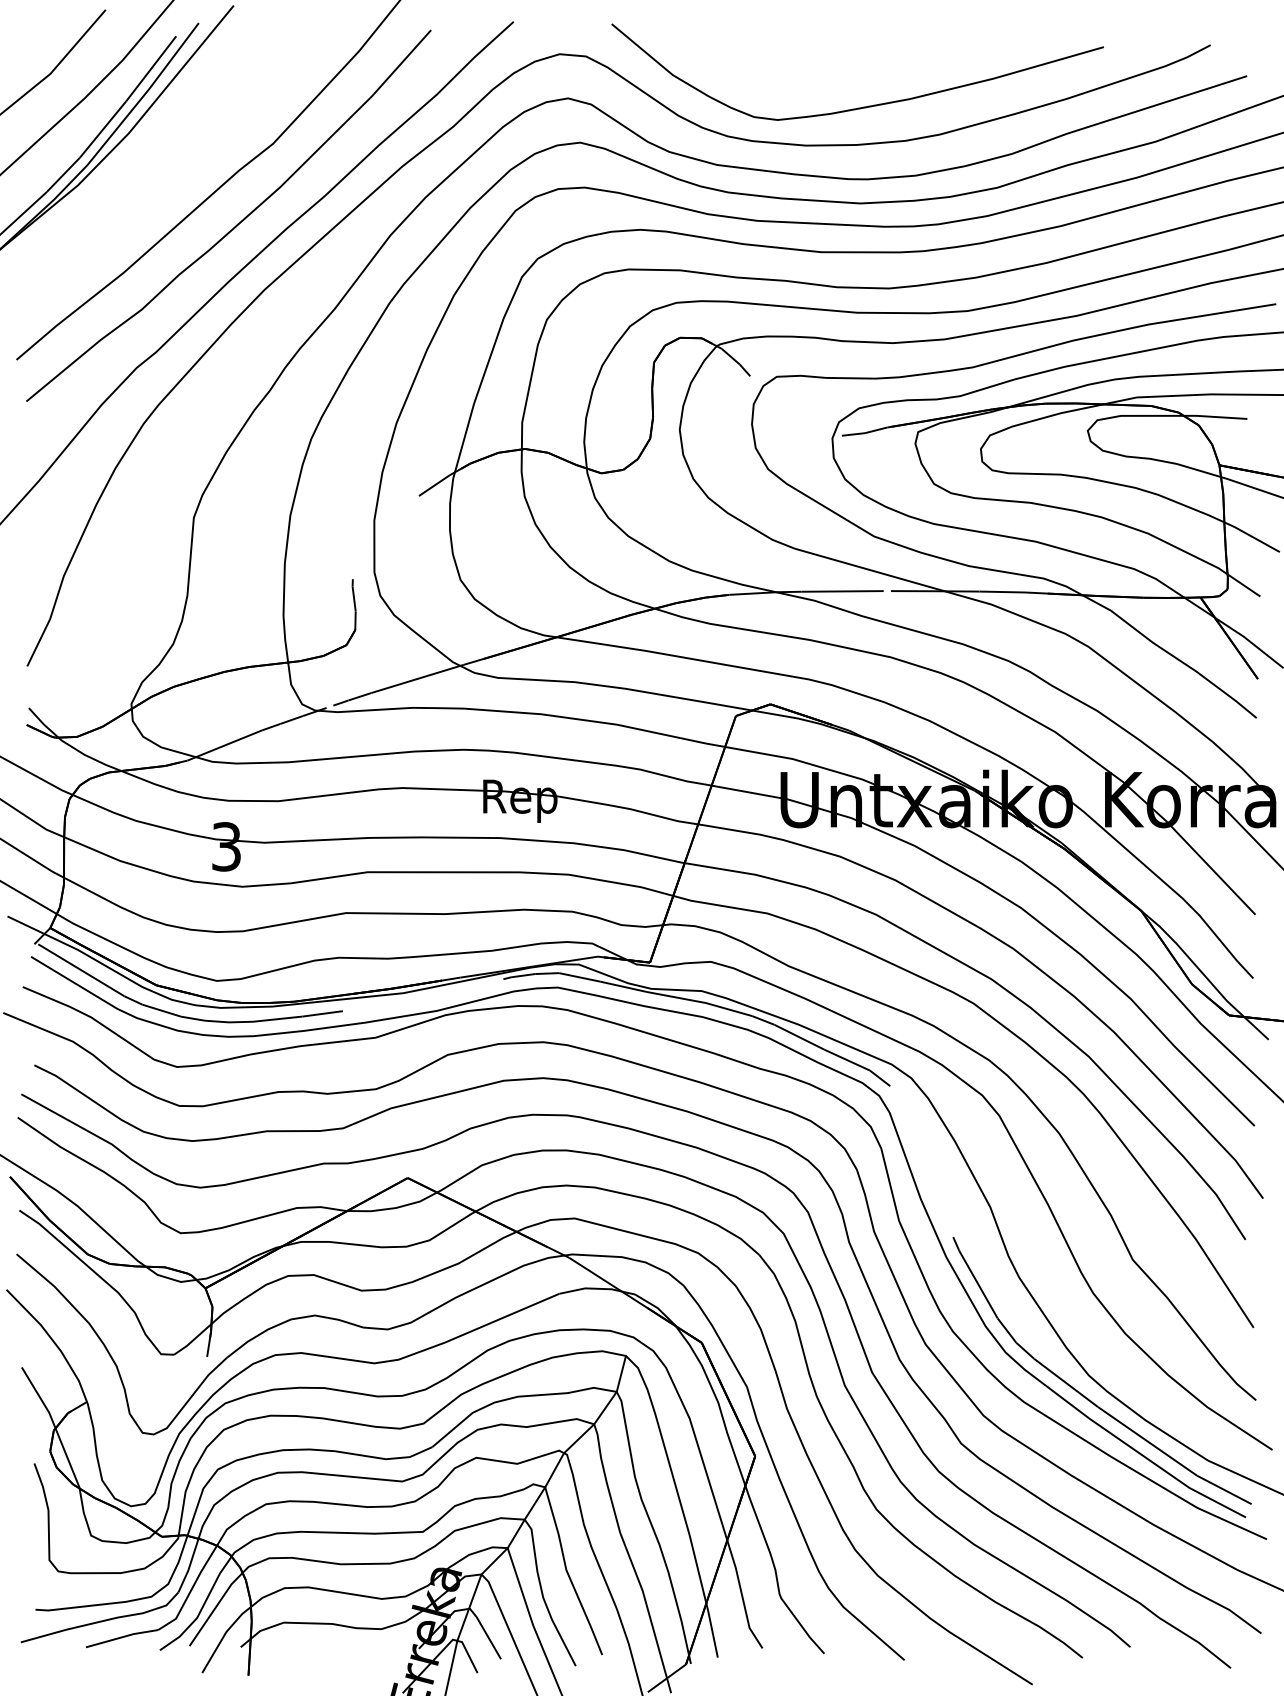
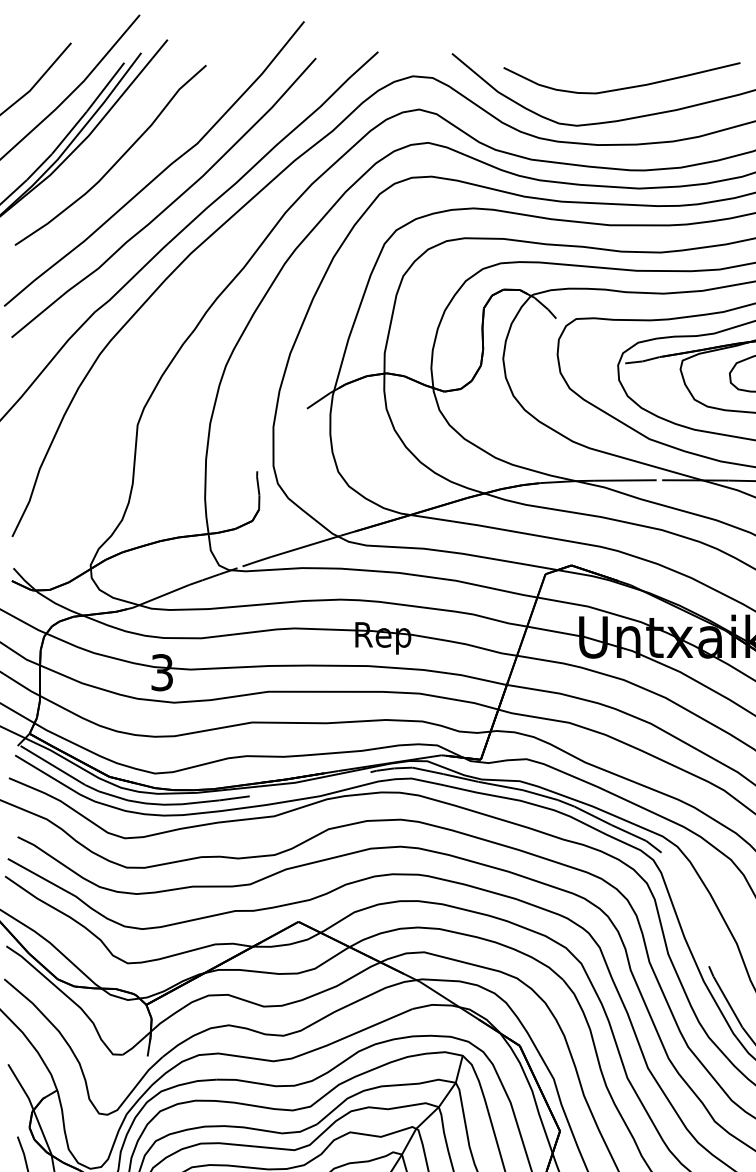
curve: (839, 69) -> (623, 87), added
curve: (165, 167) -> (116, 161), added

